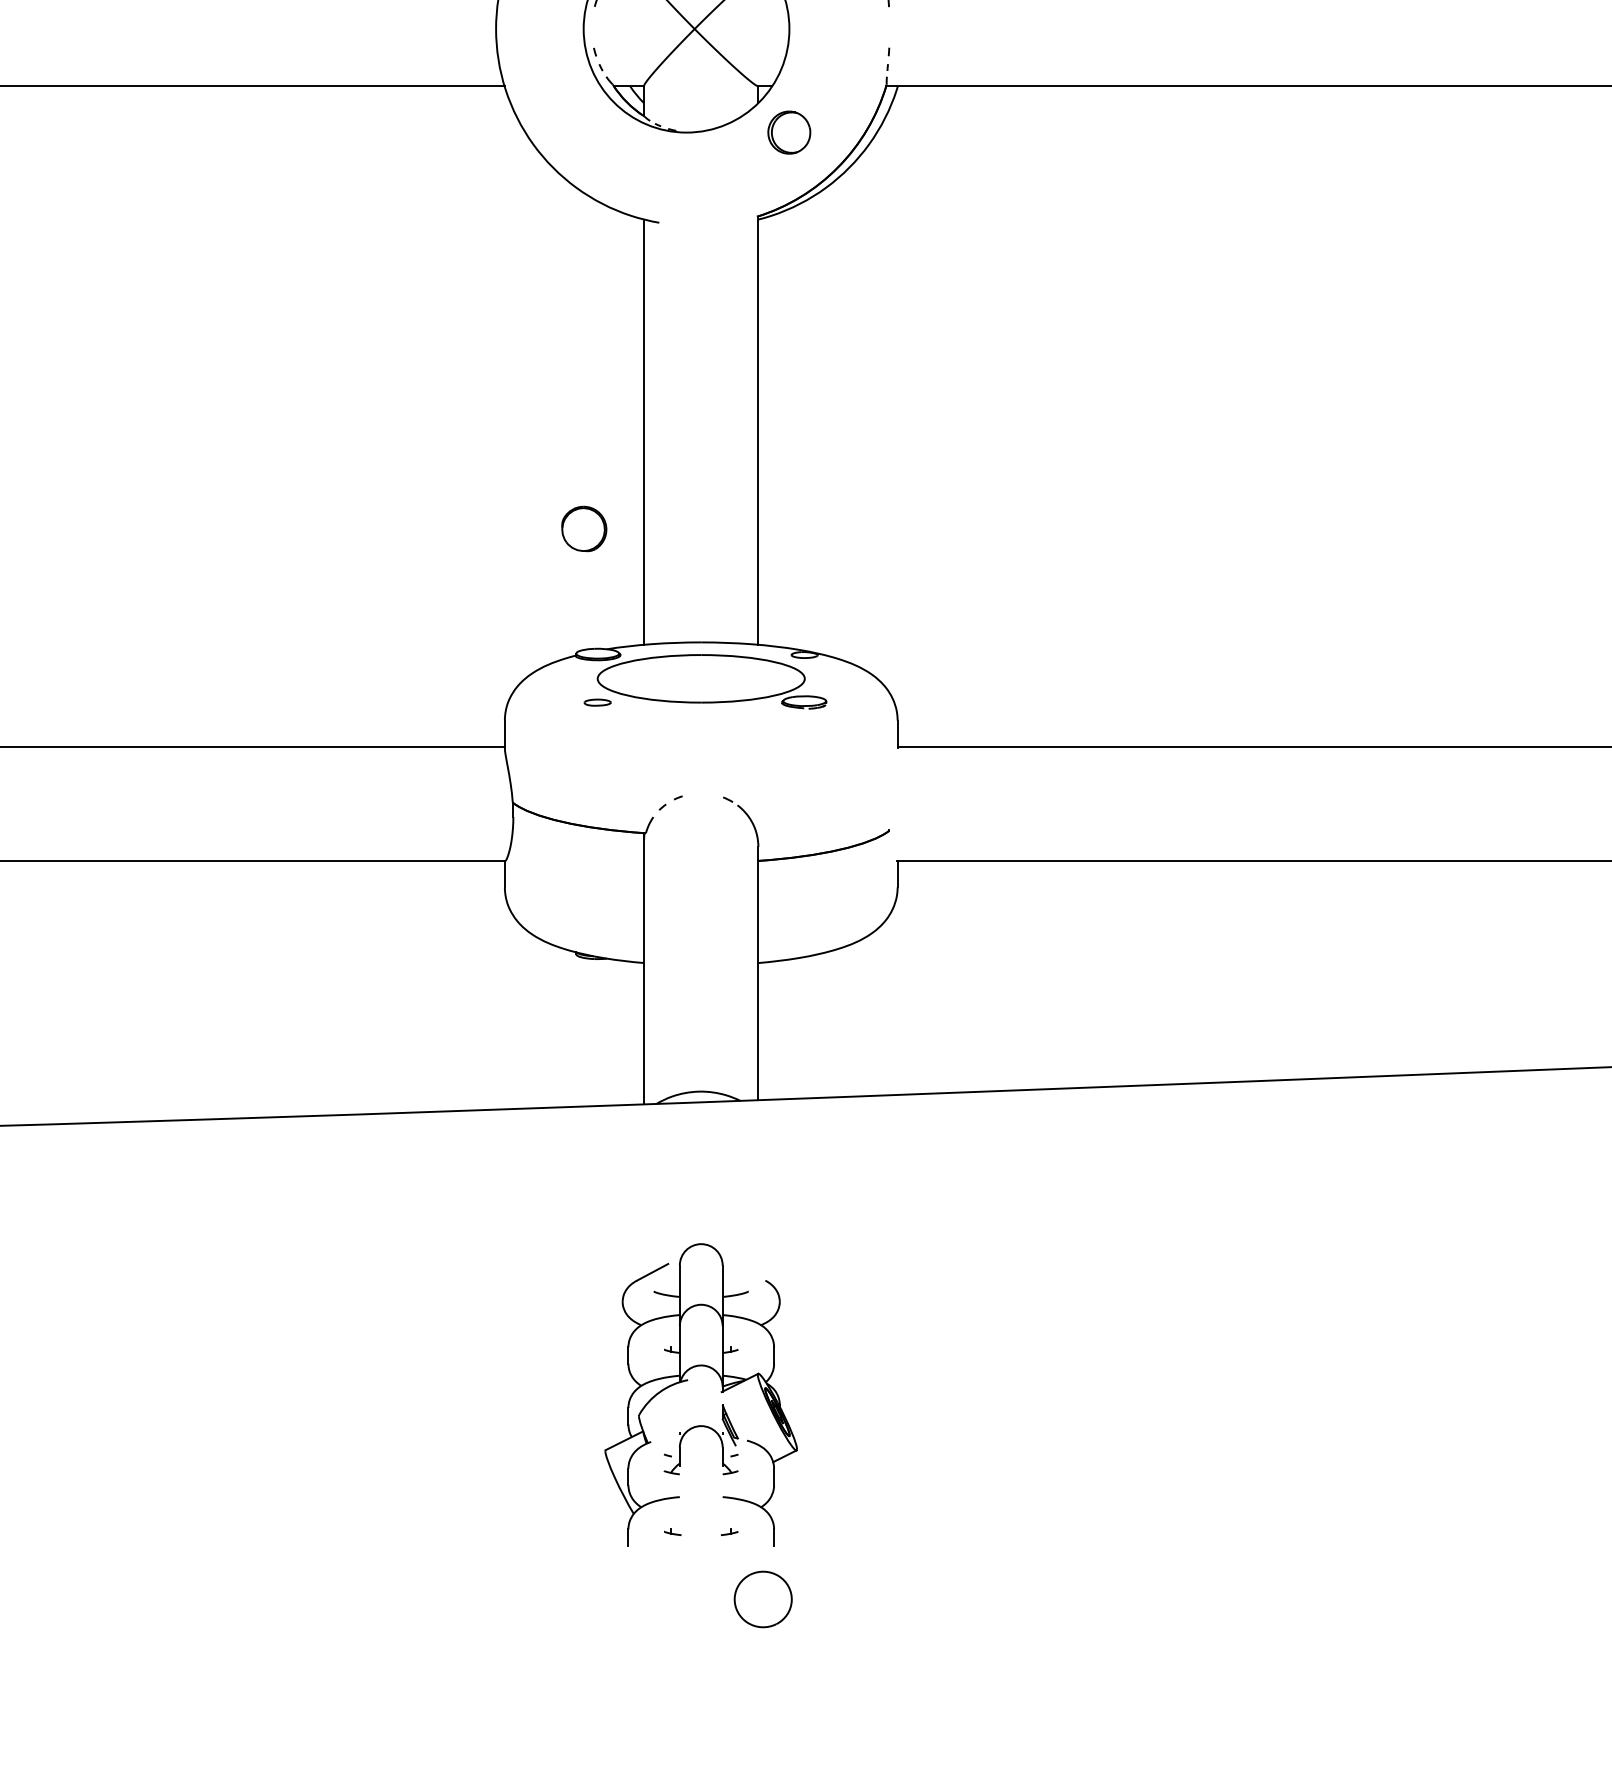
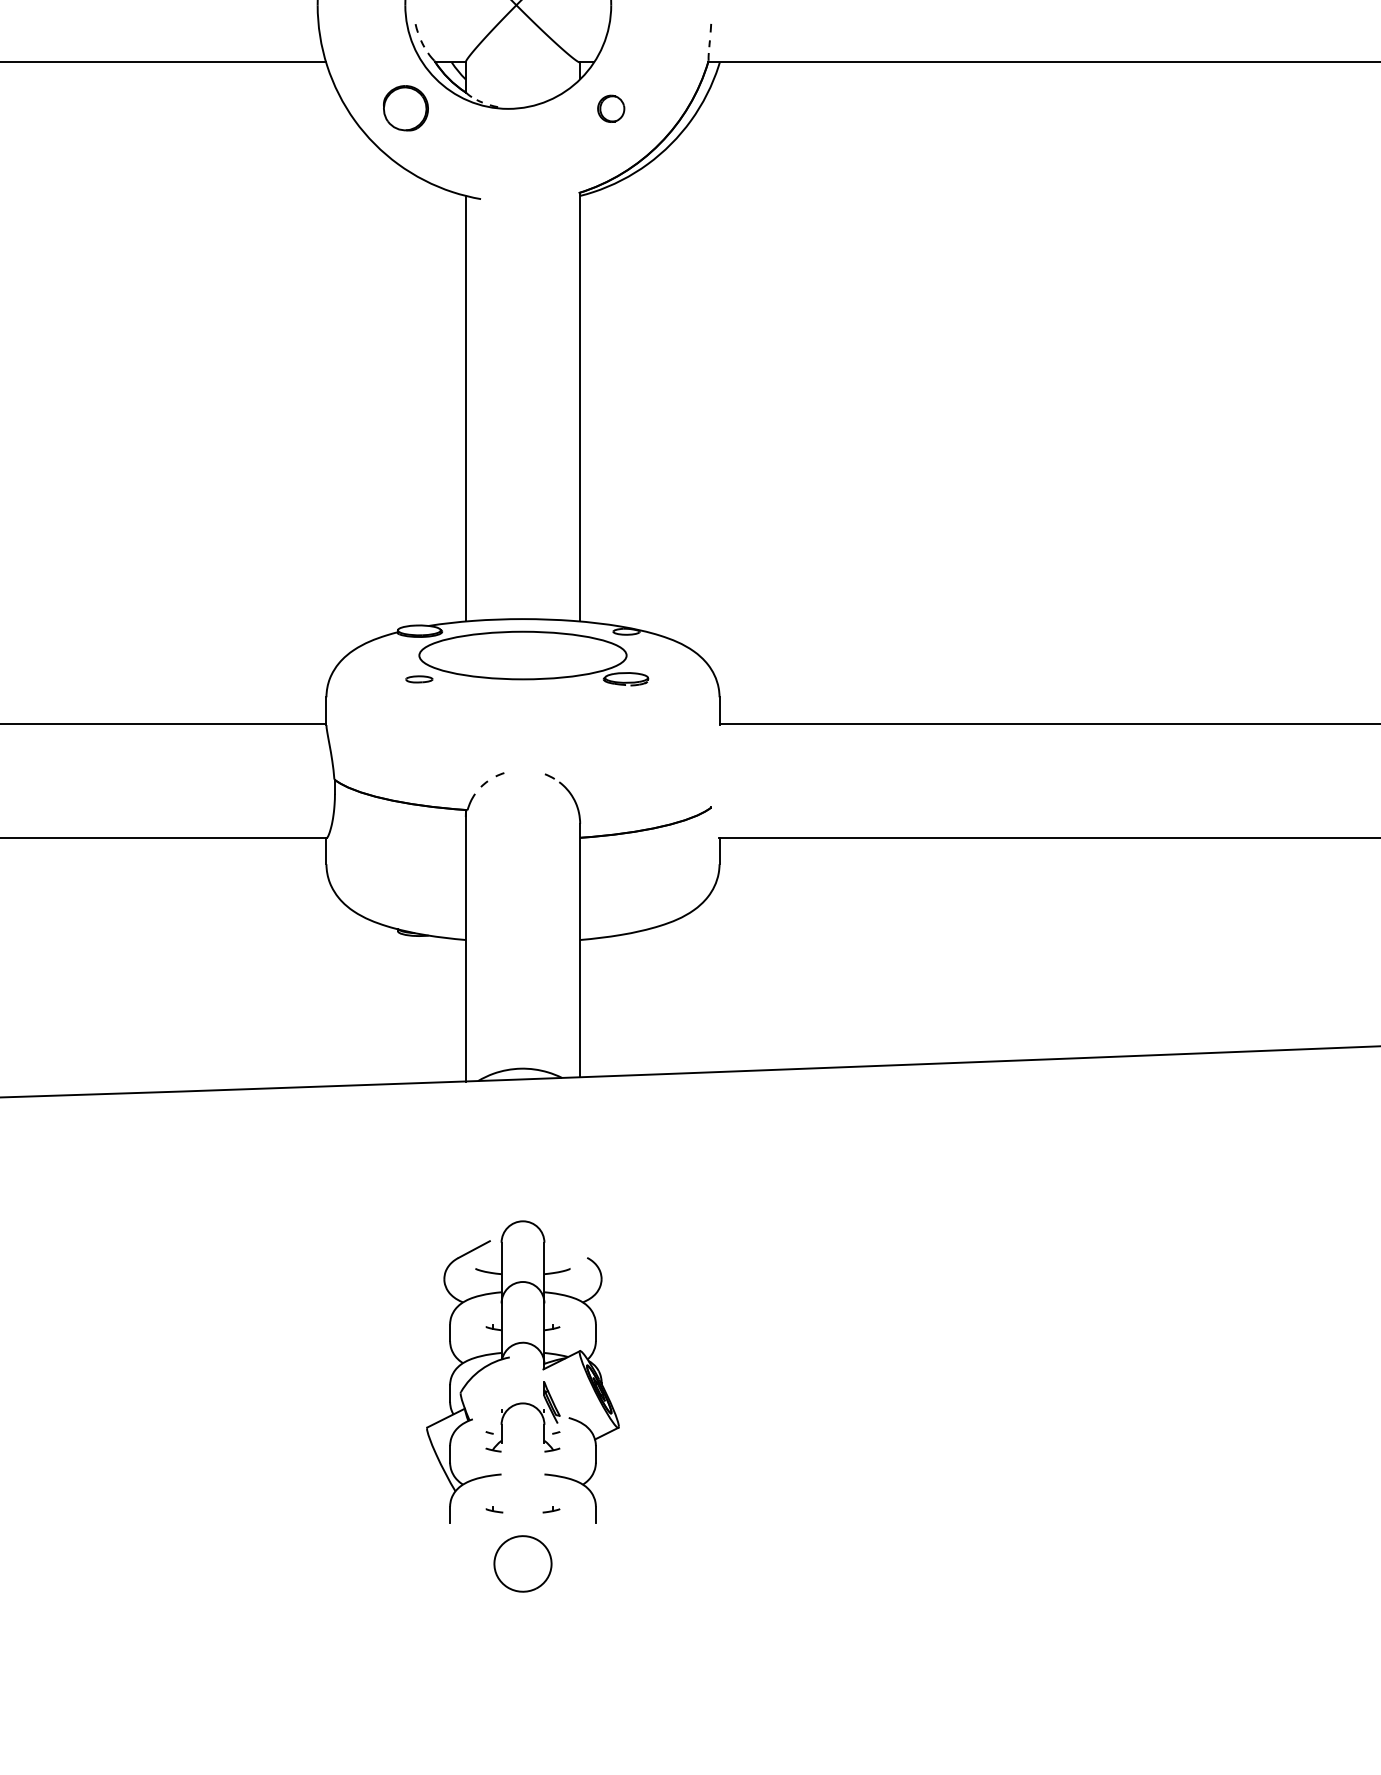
part: (789, 132) -> (611, 108), size x0.62
part: (584, 528) -> (406, 107), moved
part: (762, 1599) -> (522, 1563), moved

